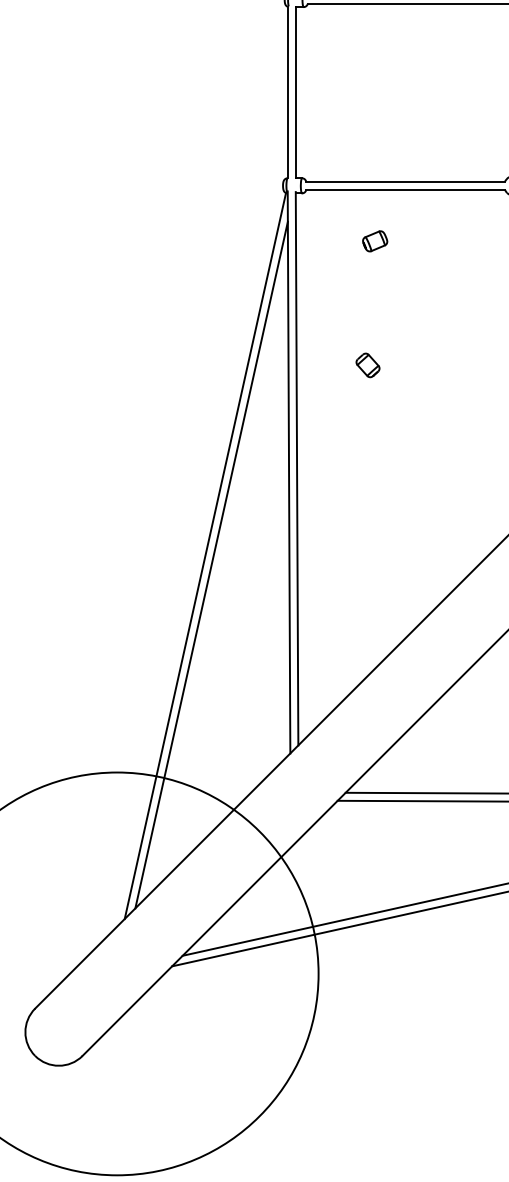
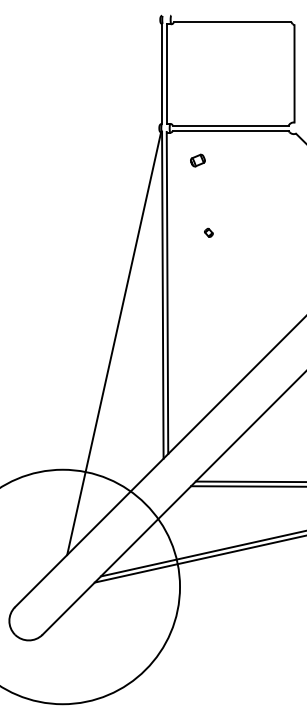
part: (374, 241) -> (197, 160), moved
part: (367, 364) -> (208, 232), size x0.6
line: (211, 564) -> (117, 348), removed

